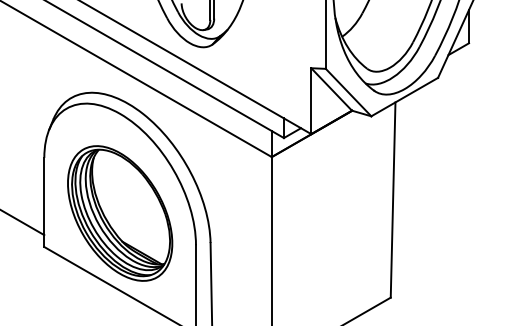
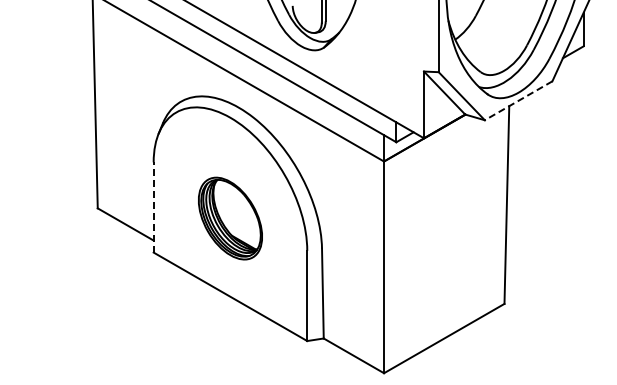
line: (404, 96) -> (518, 100), solid -> dashed
line: (44, 201) -> (153, 206), solid -> dashed
part: (120, 213) -> (230, 218), size x0.6

